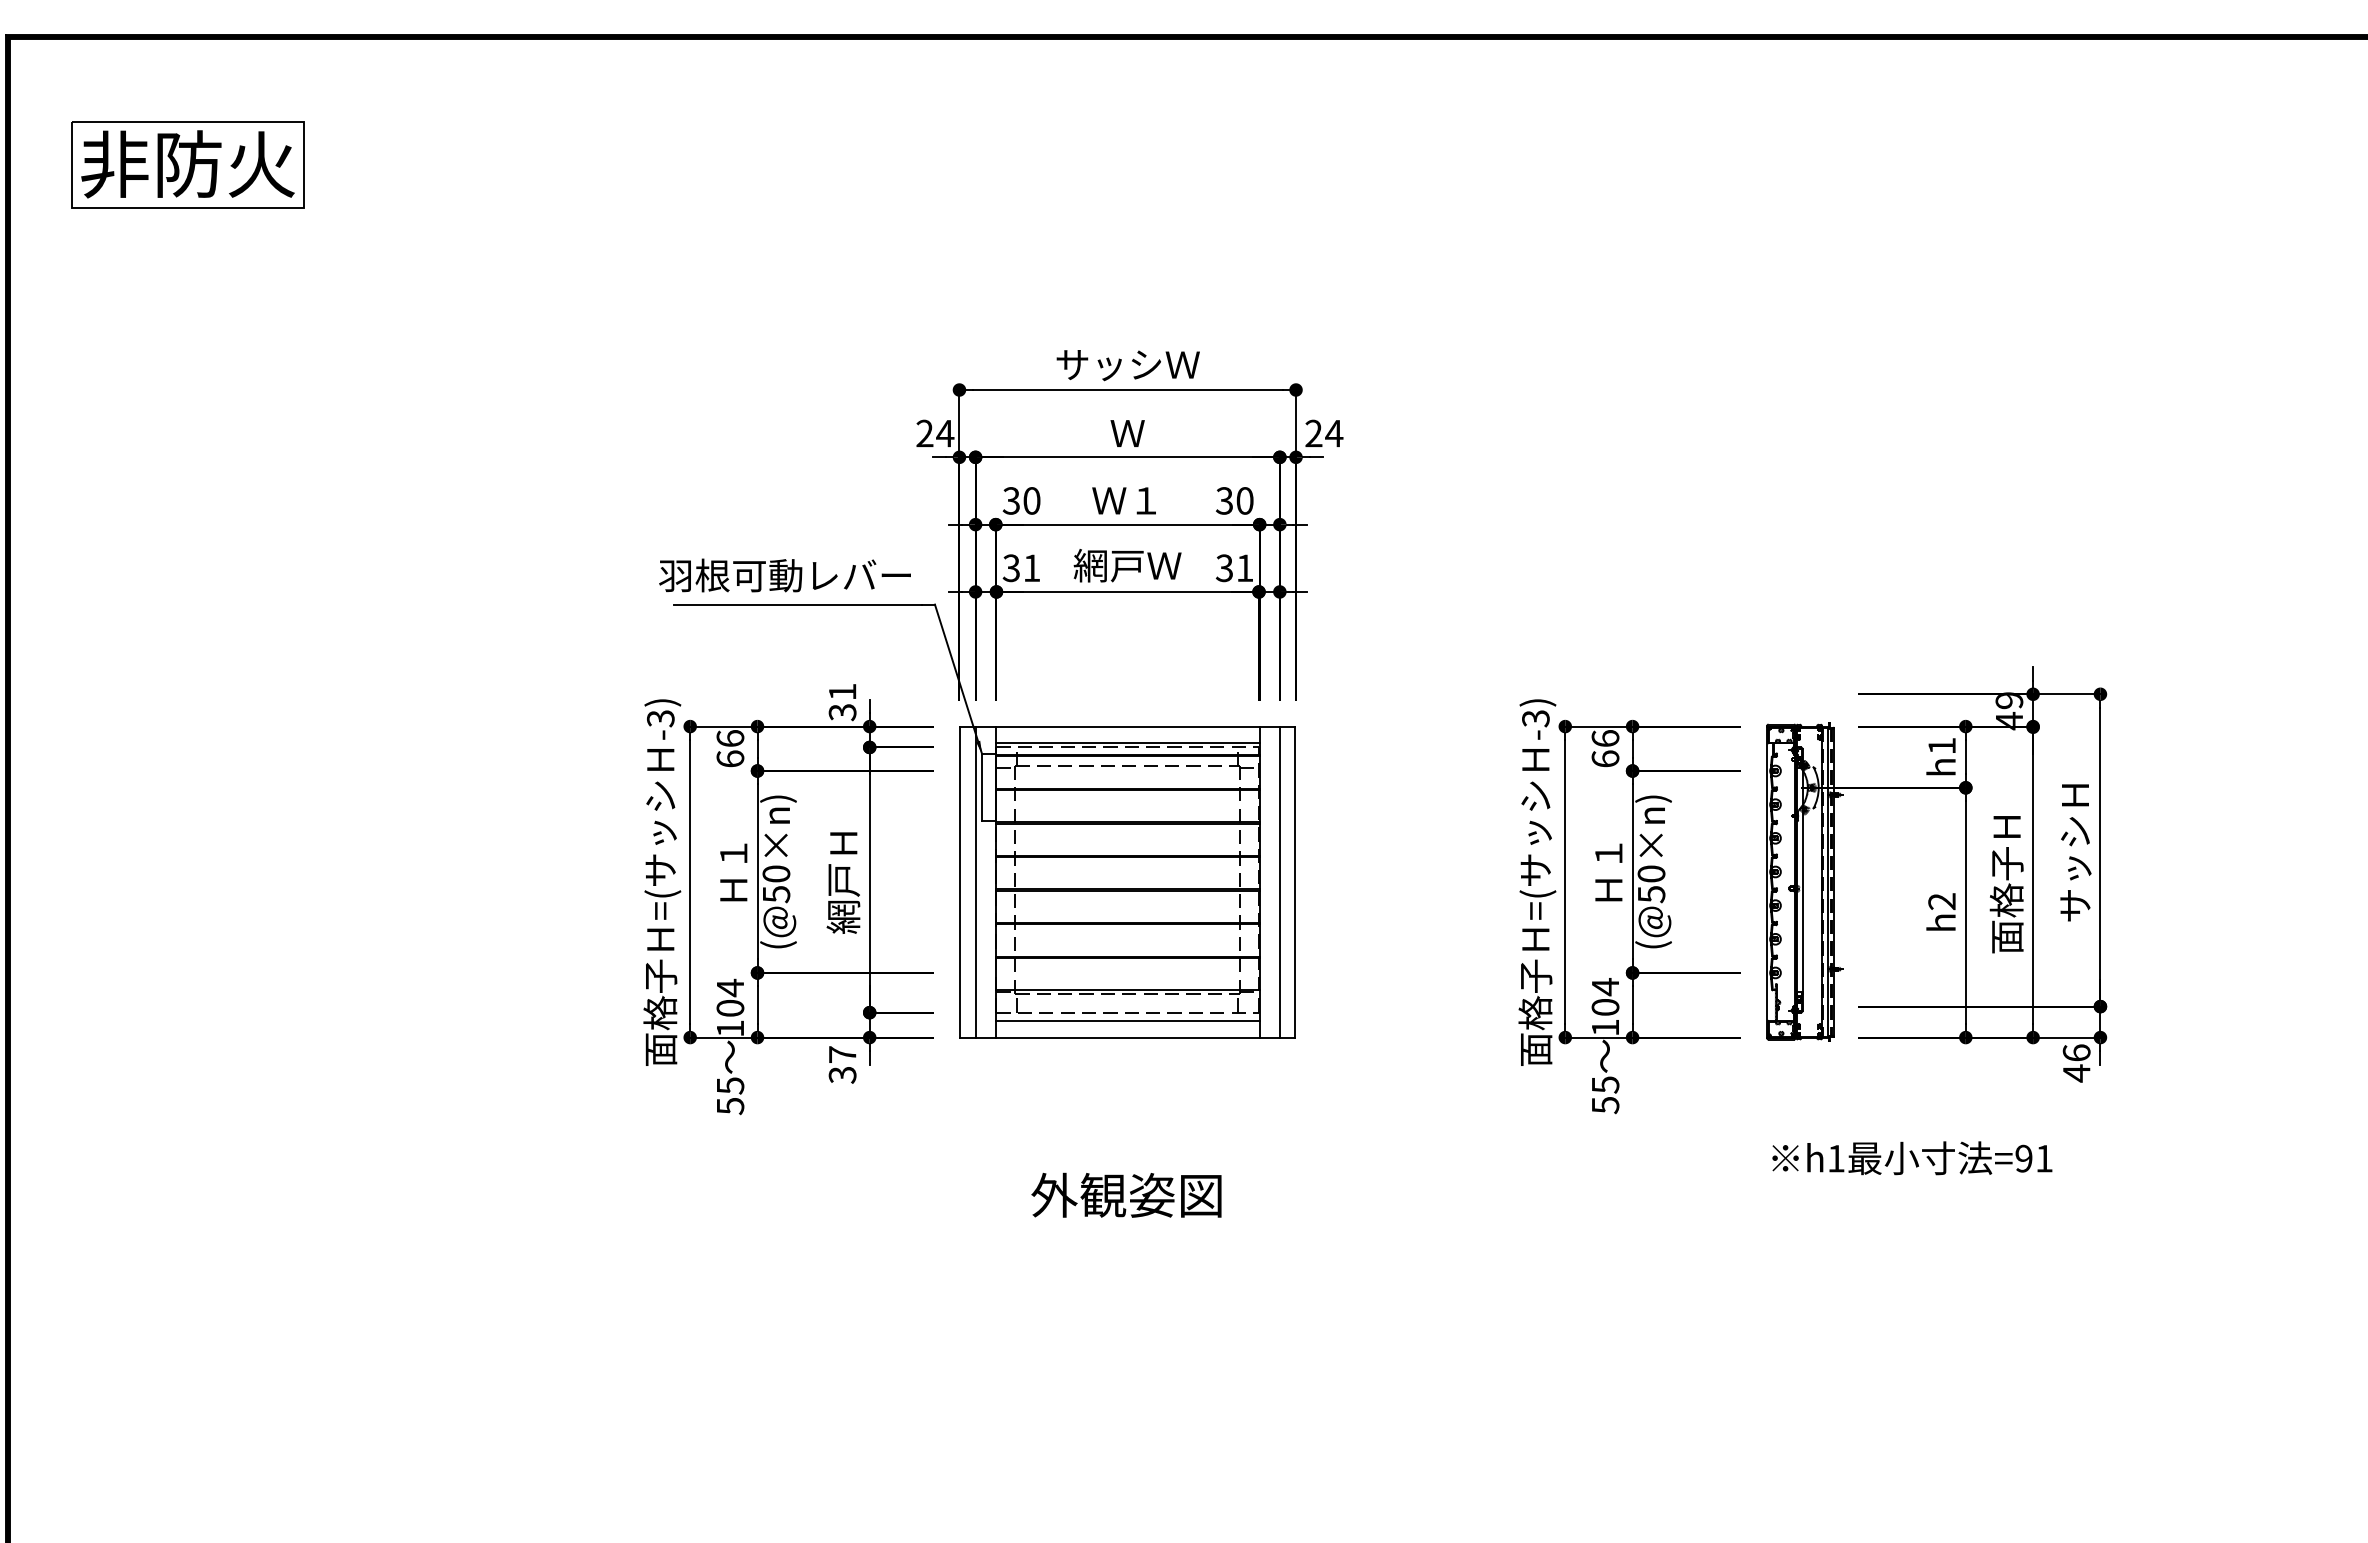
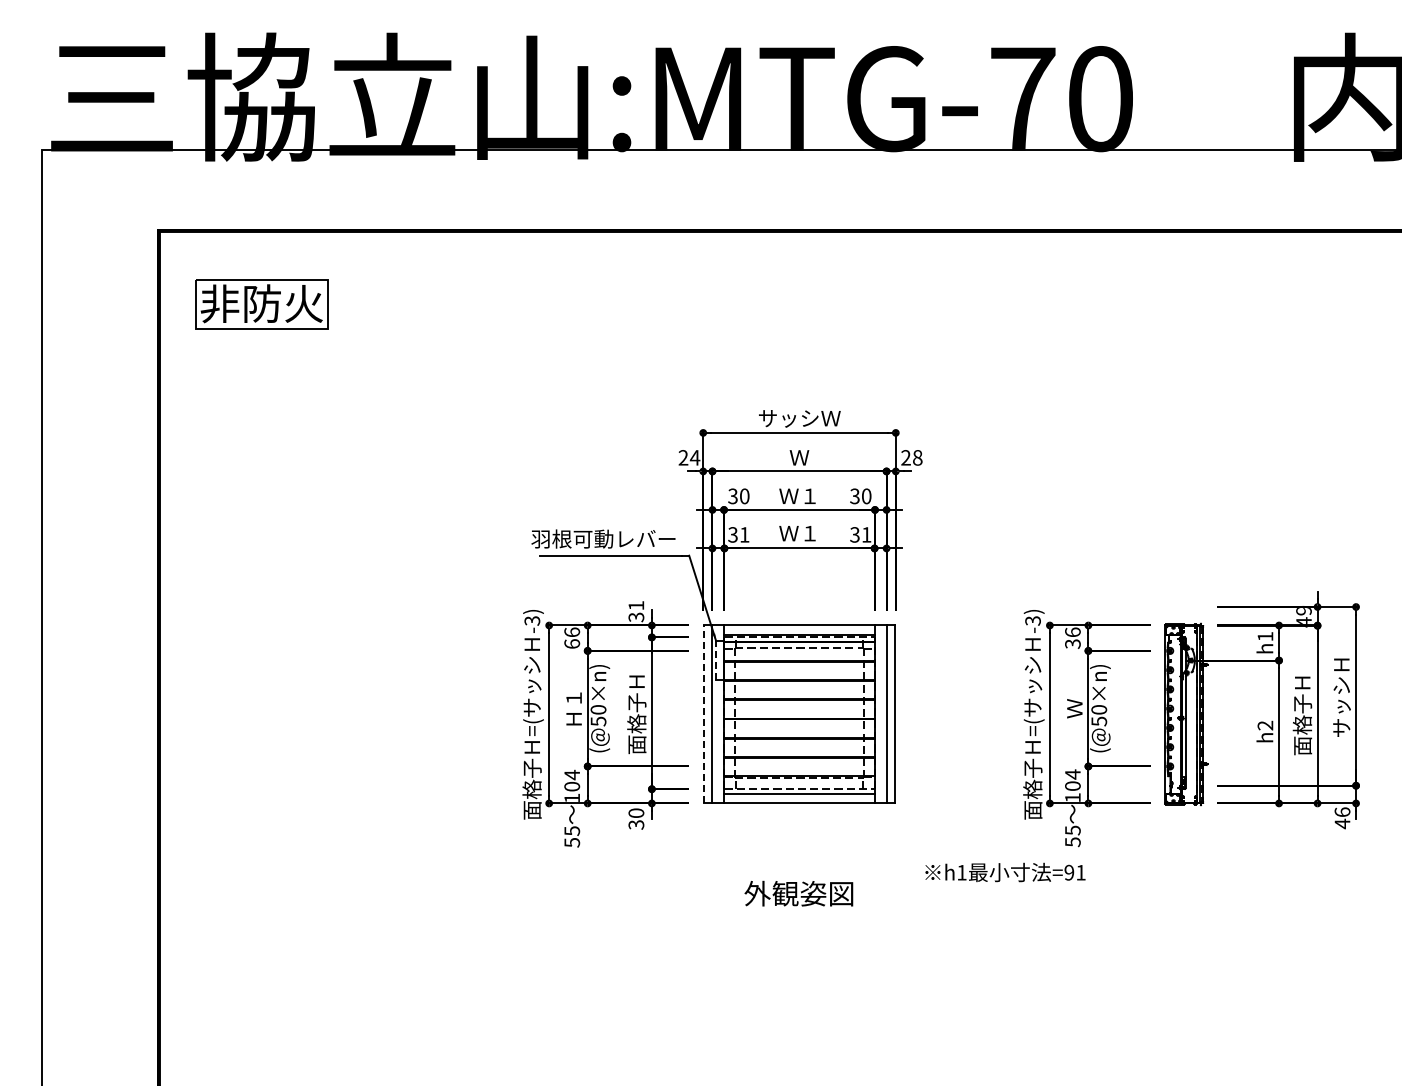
text: (1333, 432) -> (917, 457), 24 -> 28
text: (1127, 564) -> (799, 532), 網戸Ｗ -> Ｗ１
text: (1604, 758) -> (1072, 643), 66 -> 36
line: (982, 787) -> (716, 660), solid -> dashed
text: (1608, 871) -> (1074, 708), Ｈ１ -> Ｗ
text: (842, 882) -> (636, 714), 網戸Ｈ -> 面格子Ｈ
line: (959, 882) -> (703, 714), solid -> dashed
text: (842, 1053) -> (636, 812), 37 -> 30
text: (1912, 1158) -> (1005, 872), moved

